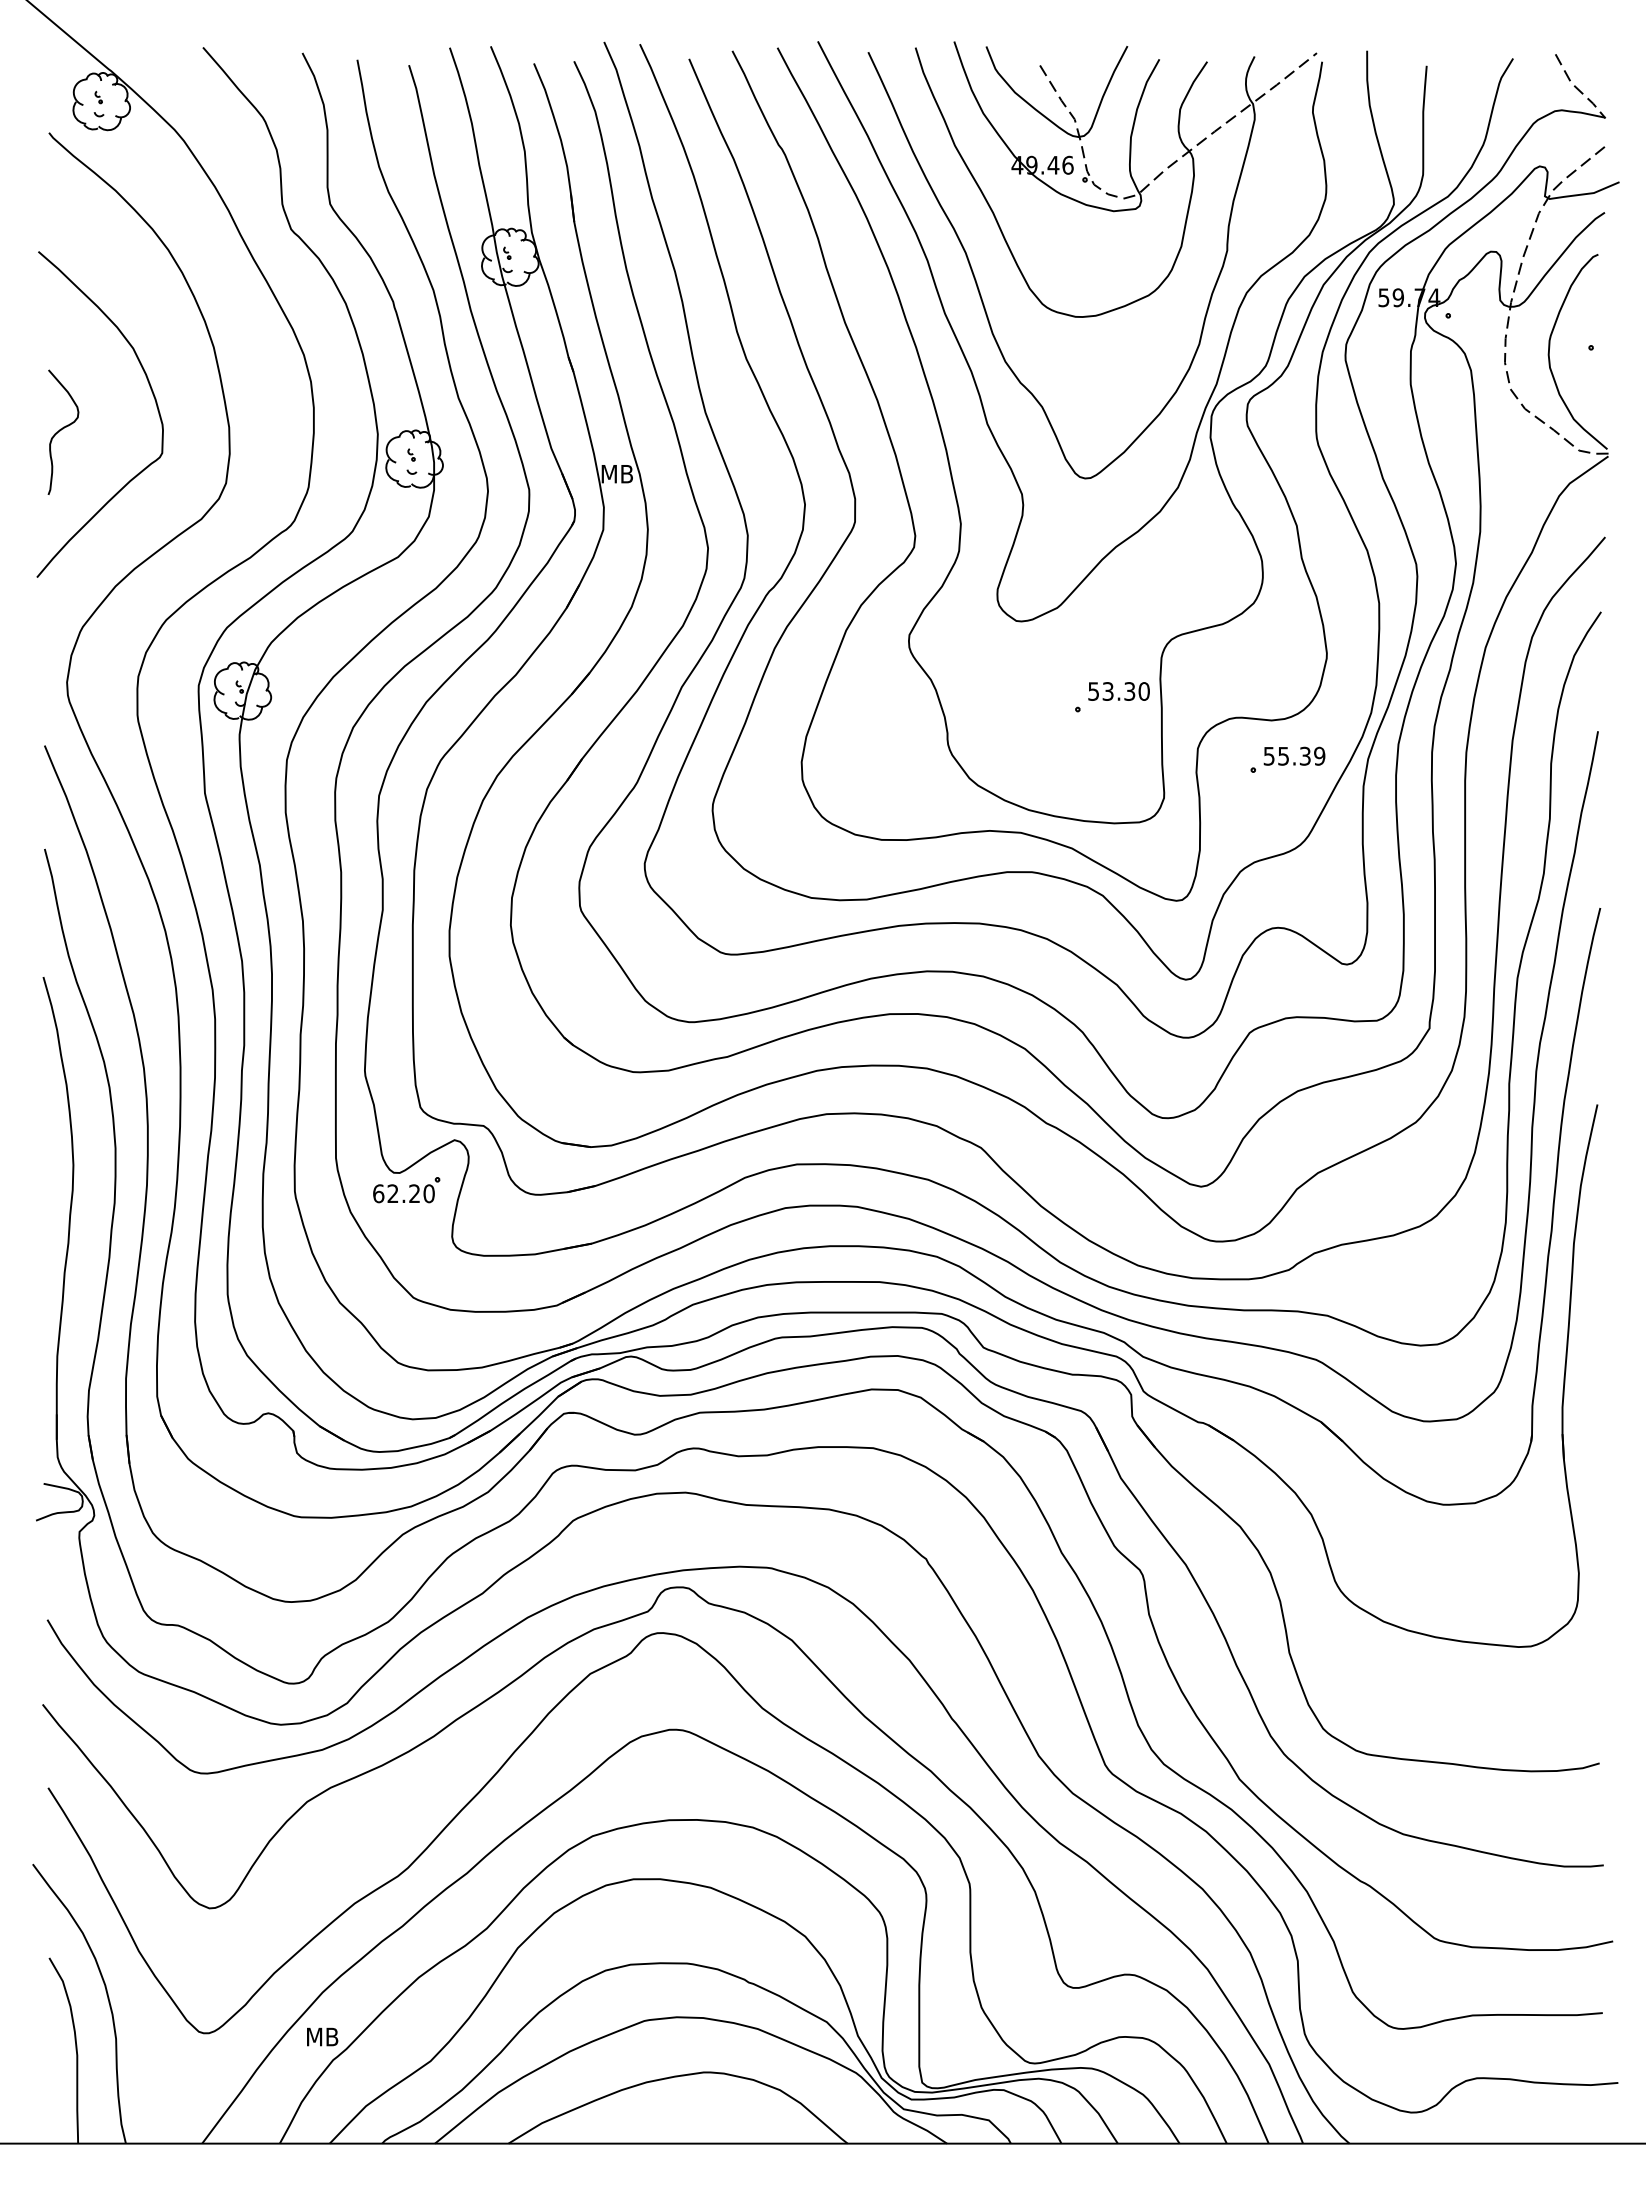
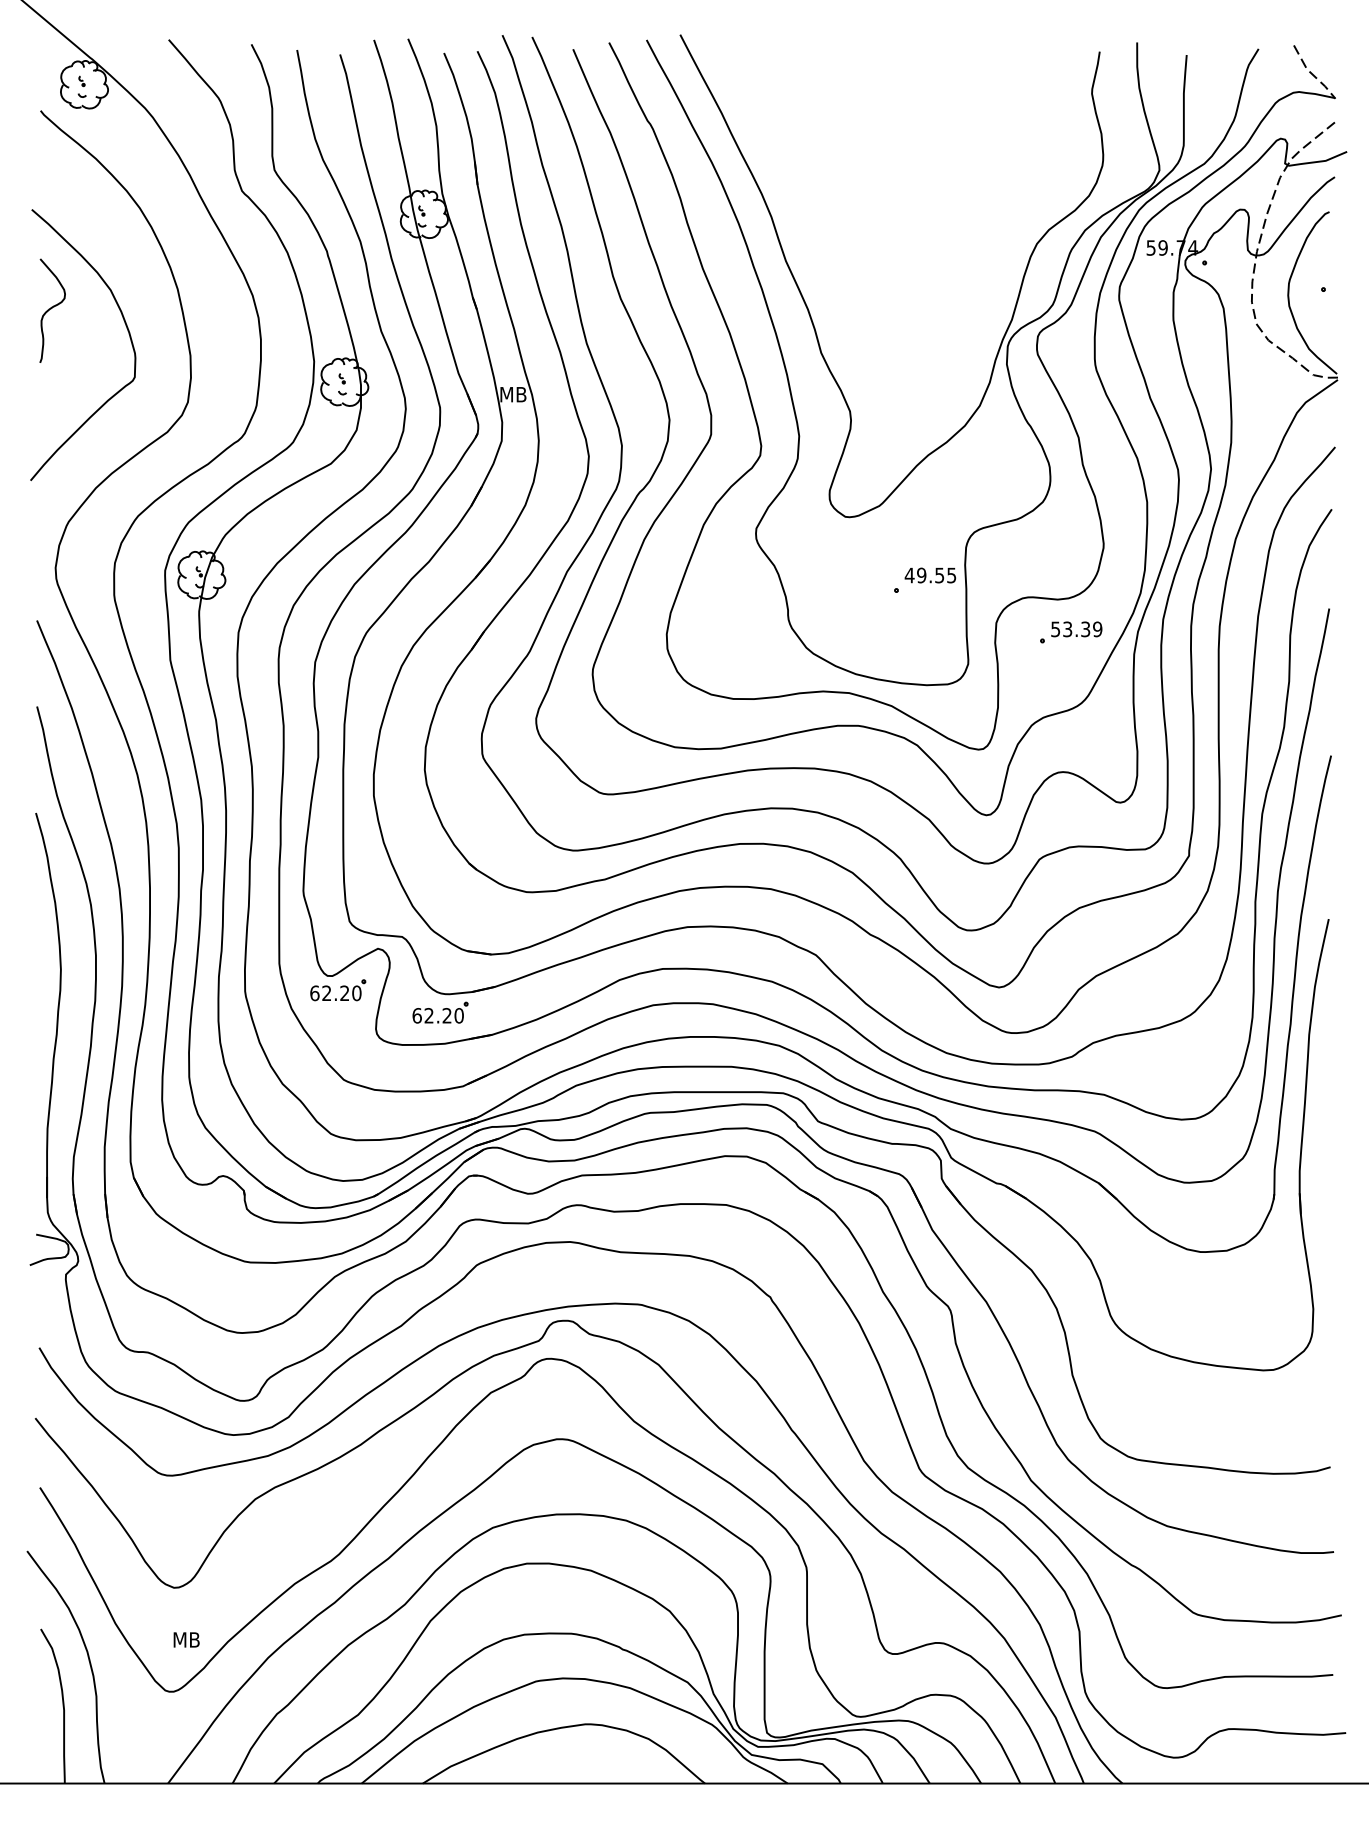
part: (1104, 210) -> (918, 175), removed
curve: (63, 429) -> (52, 308), moved
text: (1118, 691) -> (930, 575), 53.30 -> 49.55
text: (1283, 755) -> (1067, 628), 55.39 -> 53.39
part: (529, 1217) -> (440, 1013), added
text: (322, 2036) -> (186, 1639), moved

